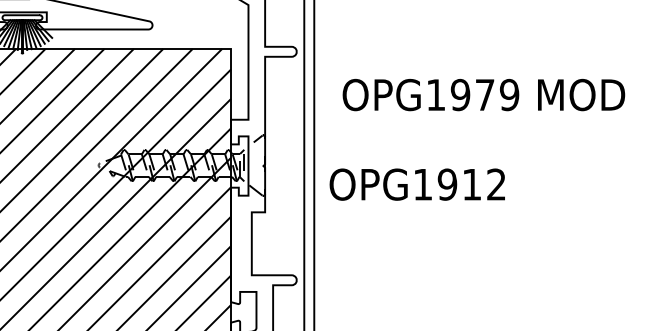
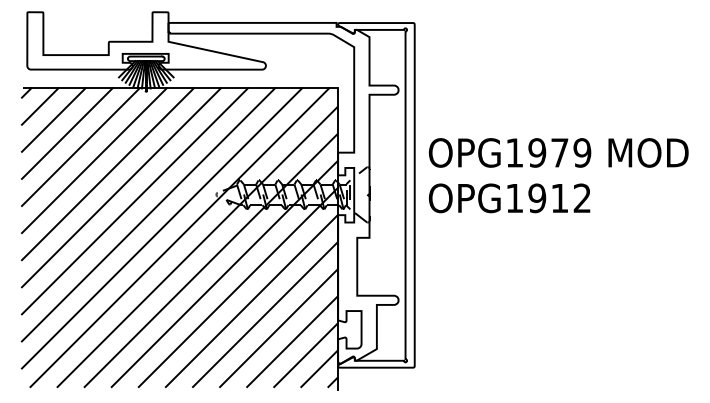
text: (483, 94) -> (558, 152), moved
text: (417, 184) -> (509, 198), moved

